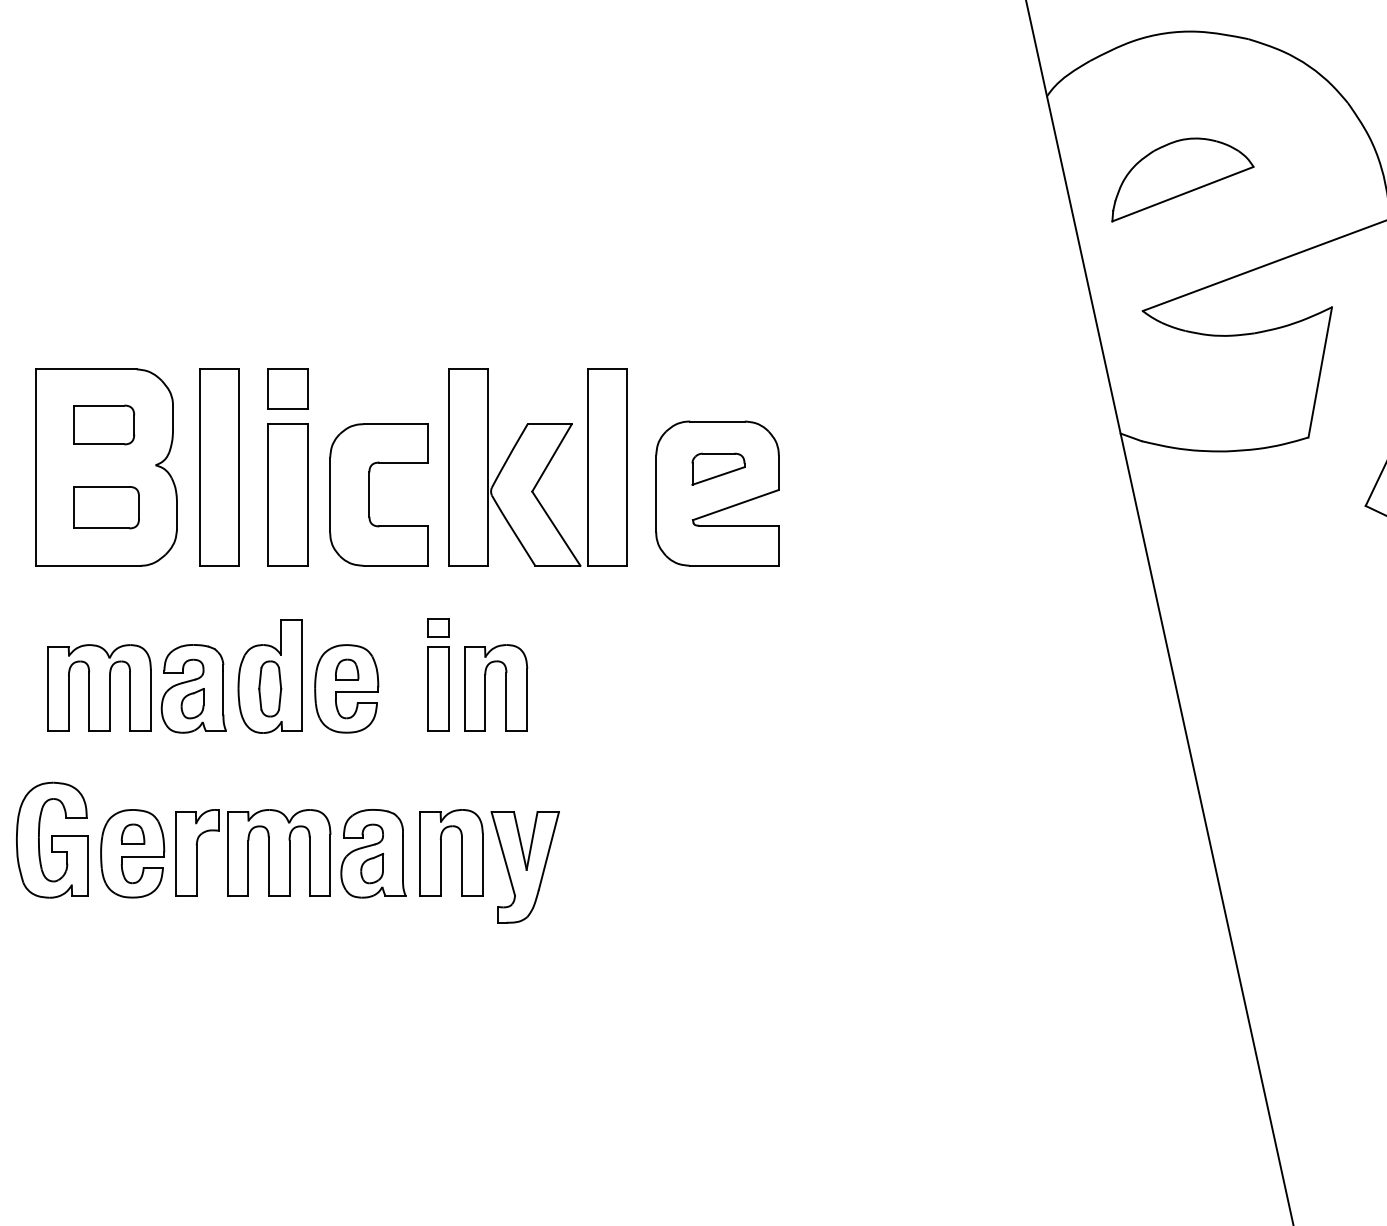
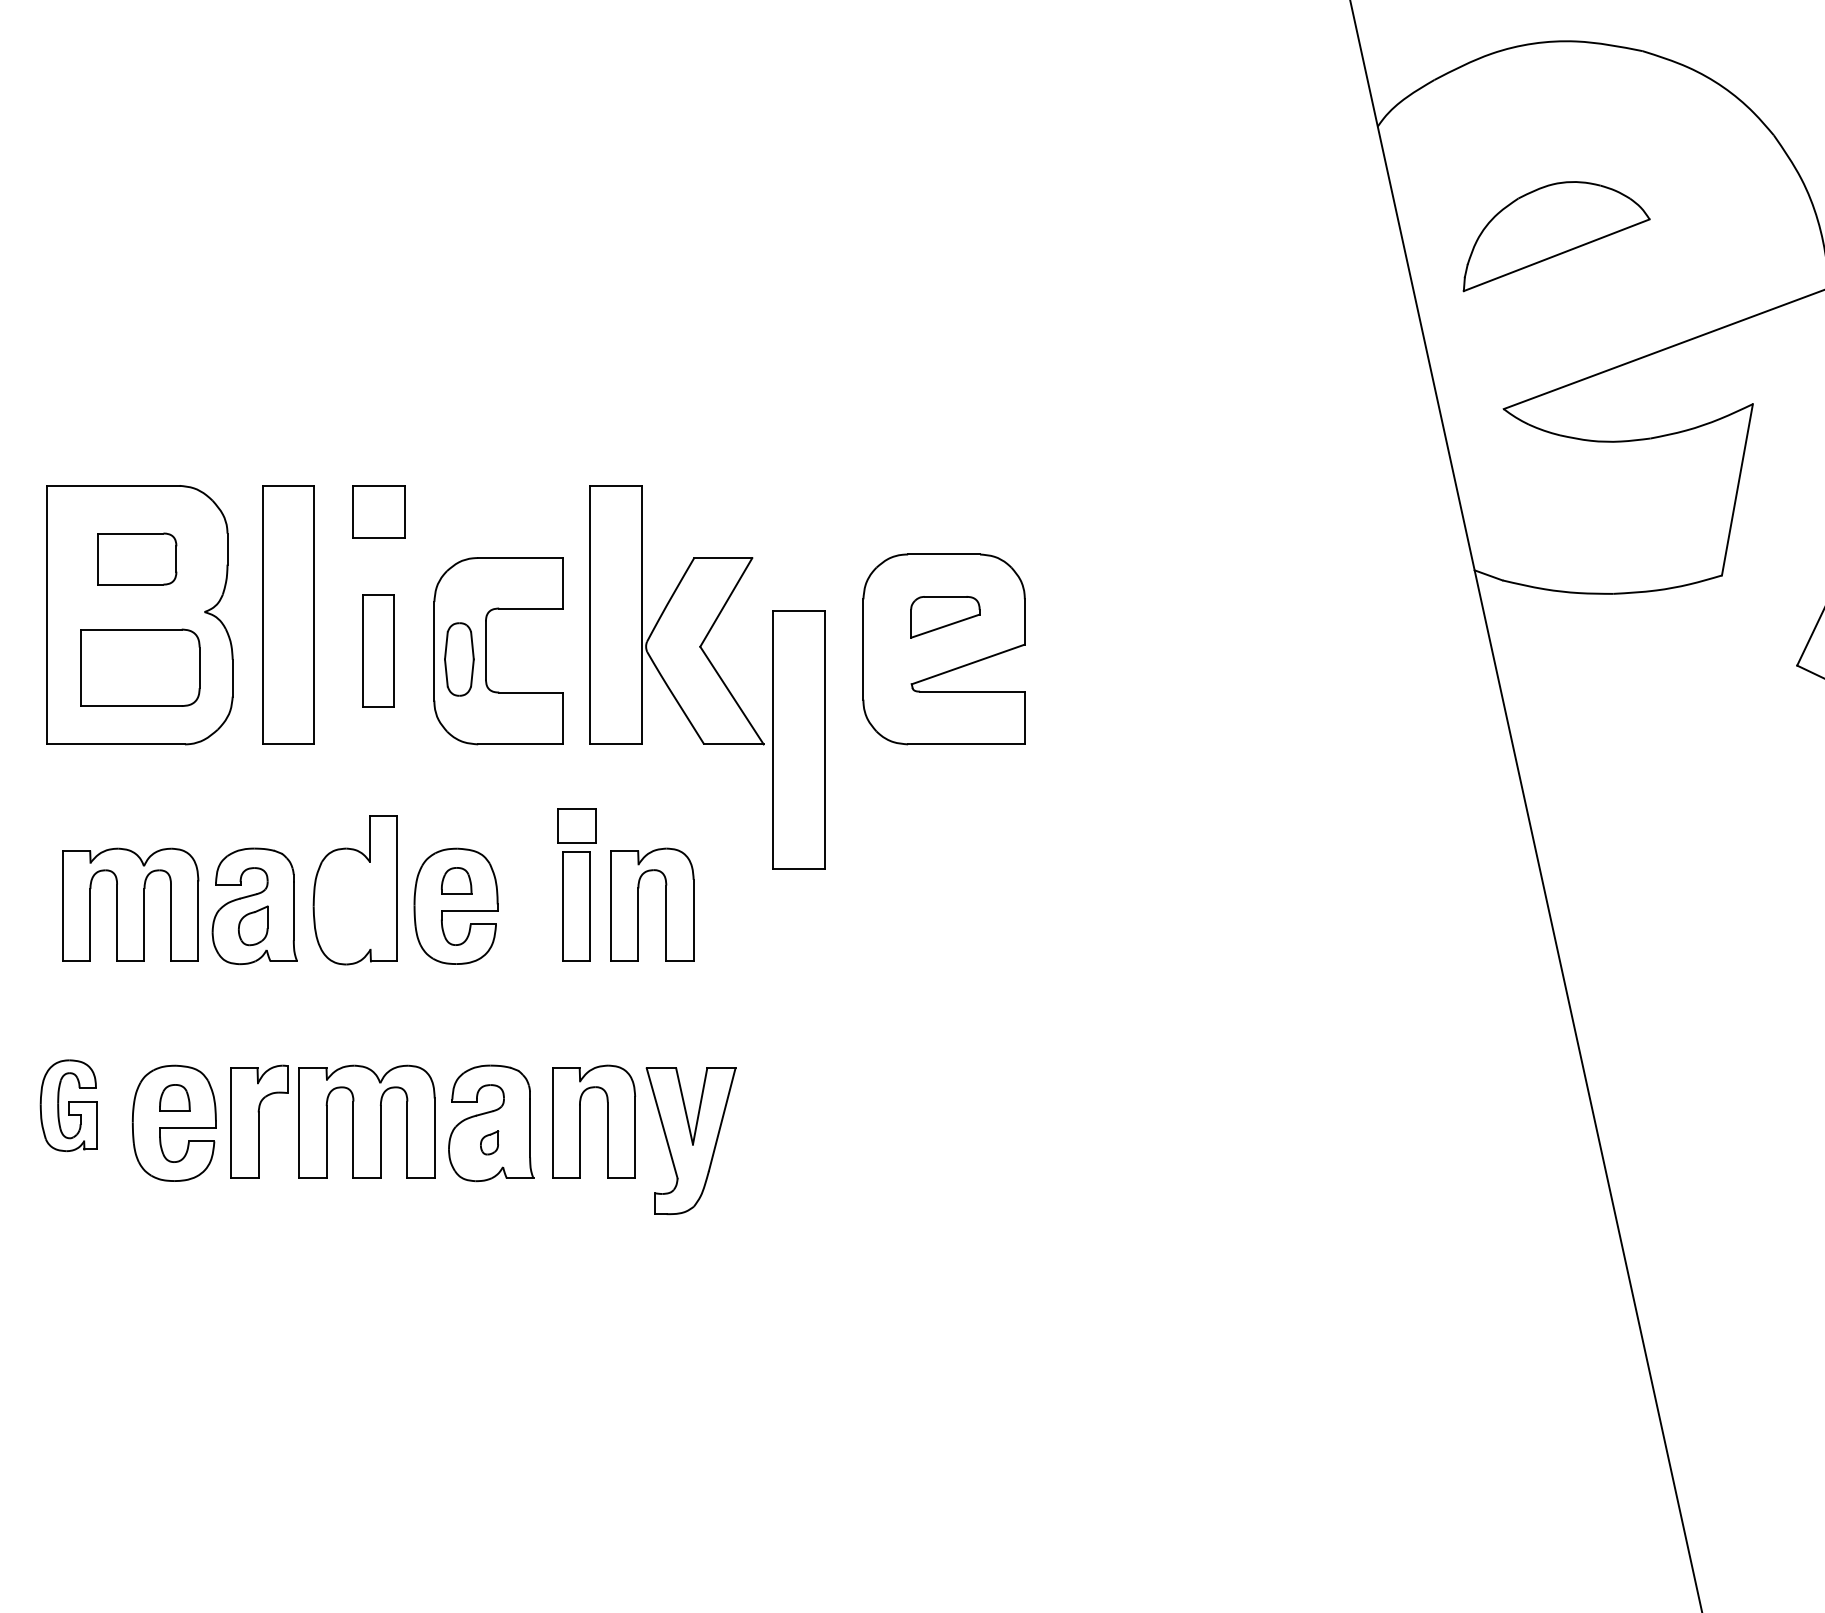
part: (606, 467) -> (798, 739), moved
part: (287, 494) -> (378, 650), size x0.6
part: (106, 507) -> (140, 667), size x1.4
part: (438, 627) -> (576, 825), size x1.4
part: (270, 688) -> (459, 659), moved
part: (52, 840) -> (68, 1105), size x0.6
part: (372, 868) -> (489, 1142), size x0.6

